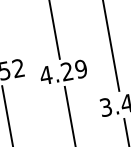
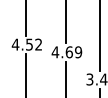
text: (65, 72) -> (68, 52), 4.29 -> 4.69

